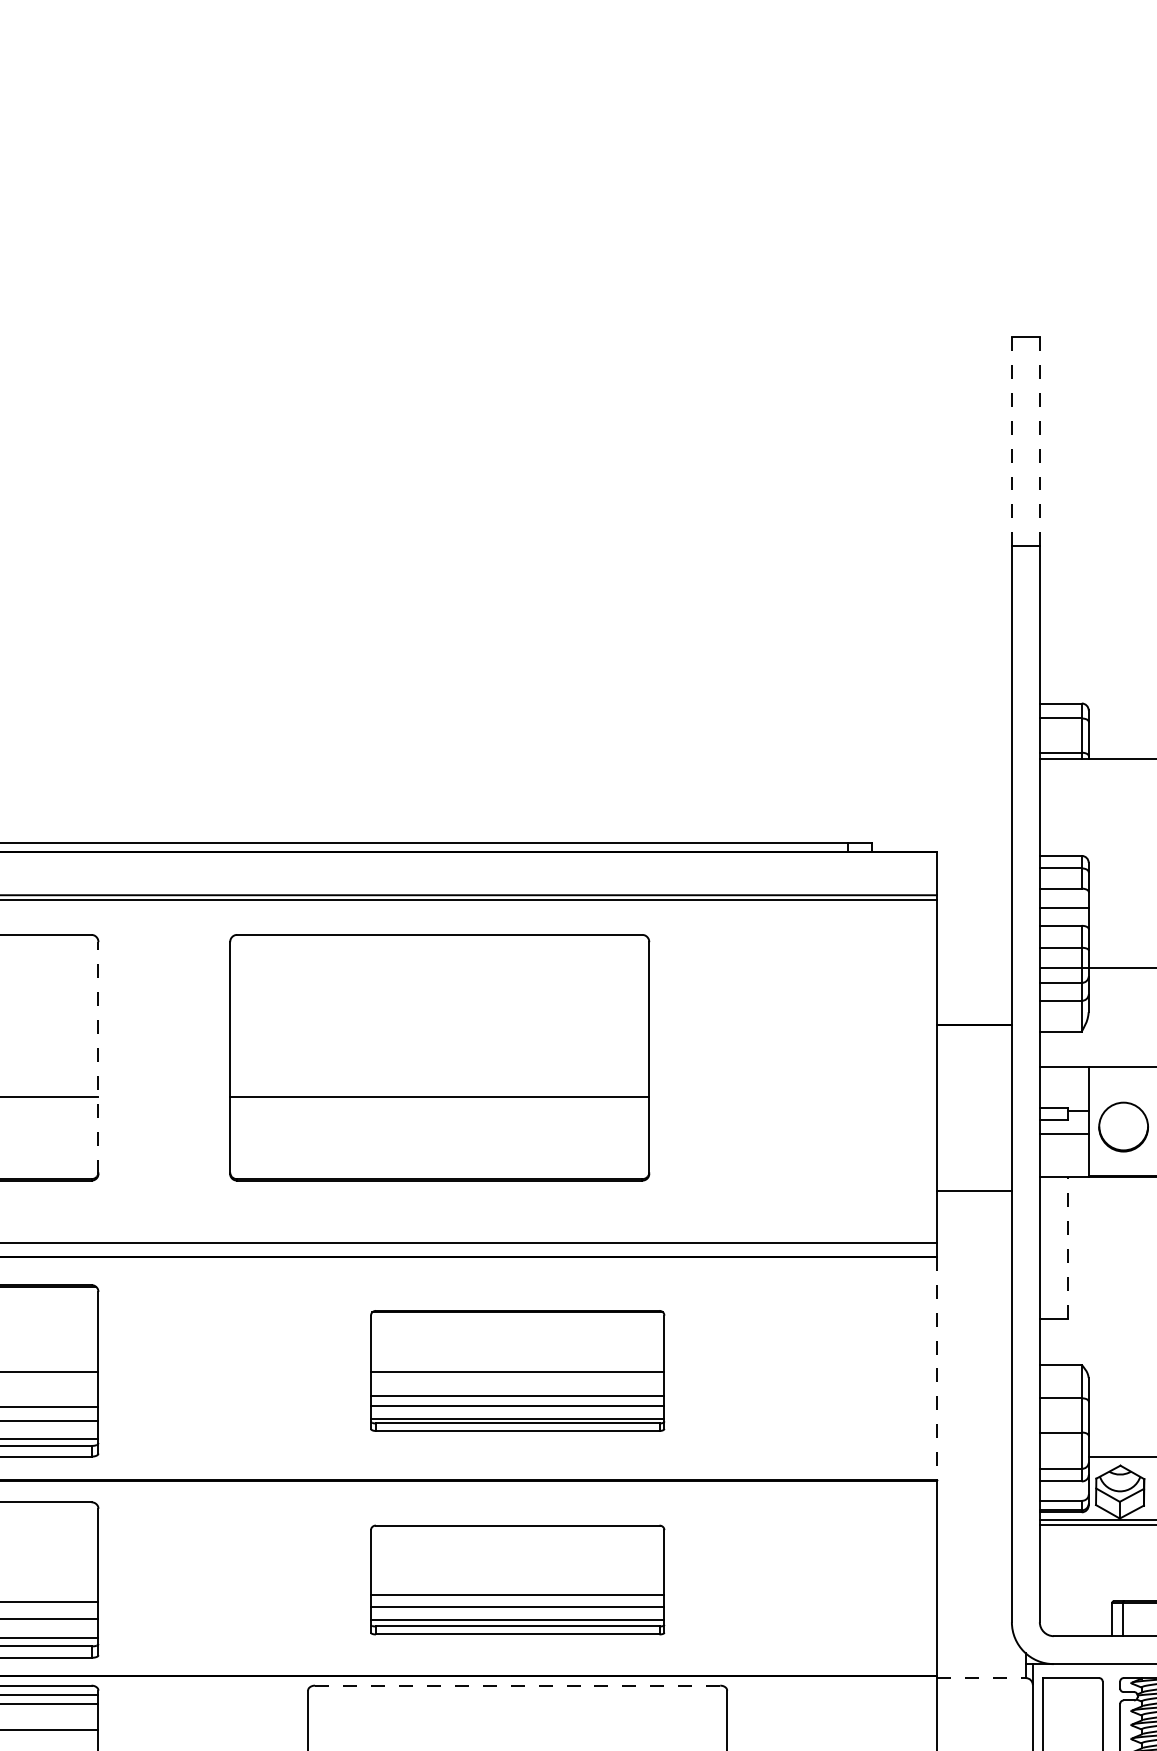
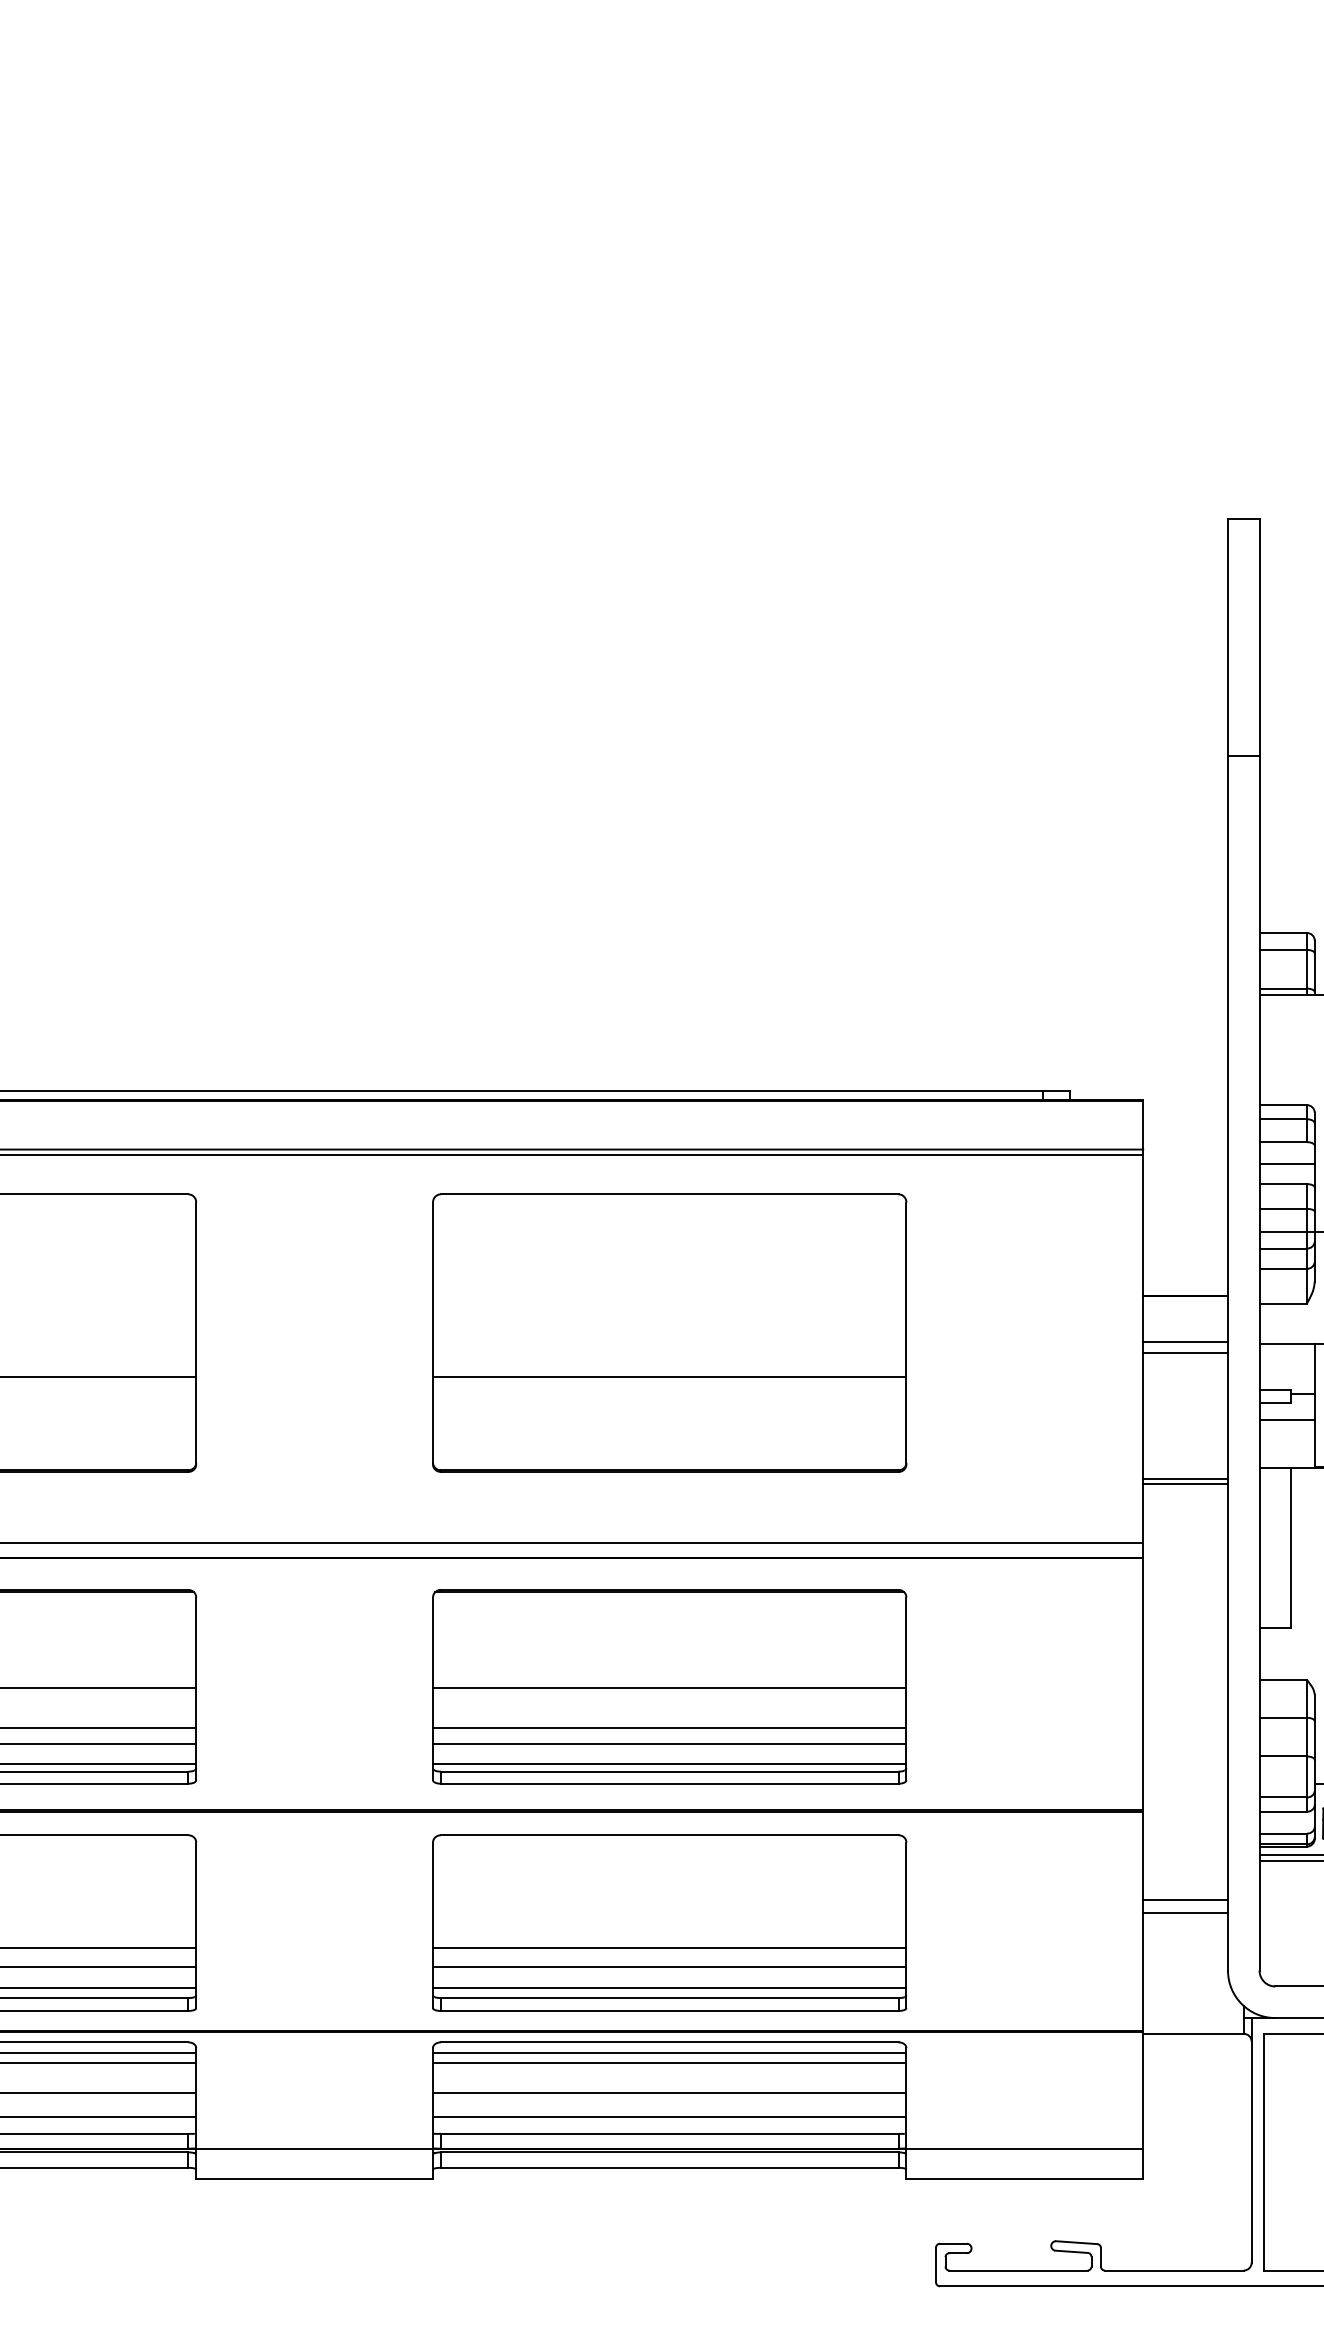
line: (1012, 441) -> (1228, 636), dashed -> solid
line: (1039, 441) -> (1259, 637), dashed -> solid
part: (439, 1057) -> (669, 1332), moved
line: (98, 1058) -> (196, 1333), dashed -> solid
line: (974, 1066) -> (1185, 1342), added
line: (974, 1074) -> (1185, 1352), added
line: (974, 1186) -> (1185, 1478), added
line: (1068, 1247) -> (1291, 1547), dashed -> solid
line: (937, 1368) -> (1143, 1684), dashed -> solid
part: (517, 1370) -> (669, 1686), size x1.43
line: (974, 1560) -> (1185, 1900), added
line: (974, 1570) -> (1185, 1912), added
part: (517, 1579) -> (669, 1922), size x1.43
line: (981, 1678) -> (1193, 2034), dashed -> solid
line: (517, 1685) -> (669, 2042), dashed -> solid
line: (517, 1694) -> (669, 2052), added
line: (517, 1703) -> (669, 2062), added
line: (517, 1730) -> (669, 2092), added

